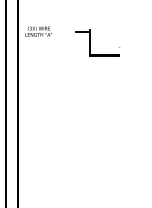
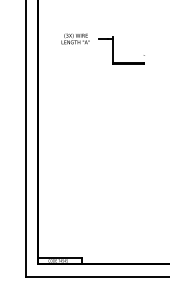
text: (38, 31) -> (75, 38), moved

